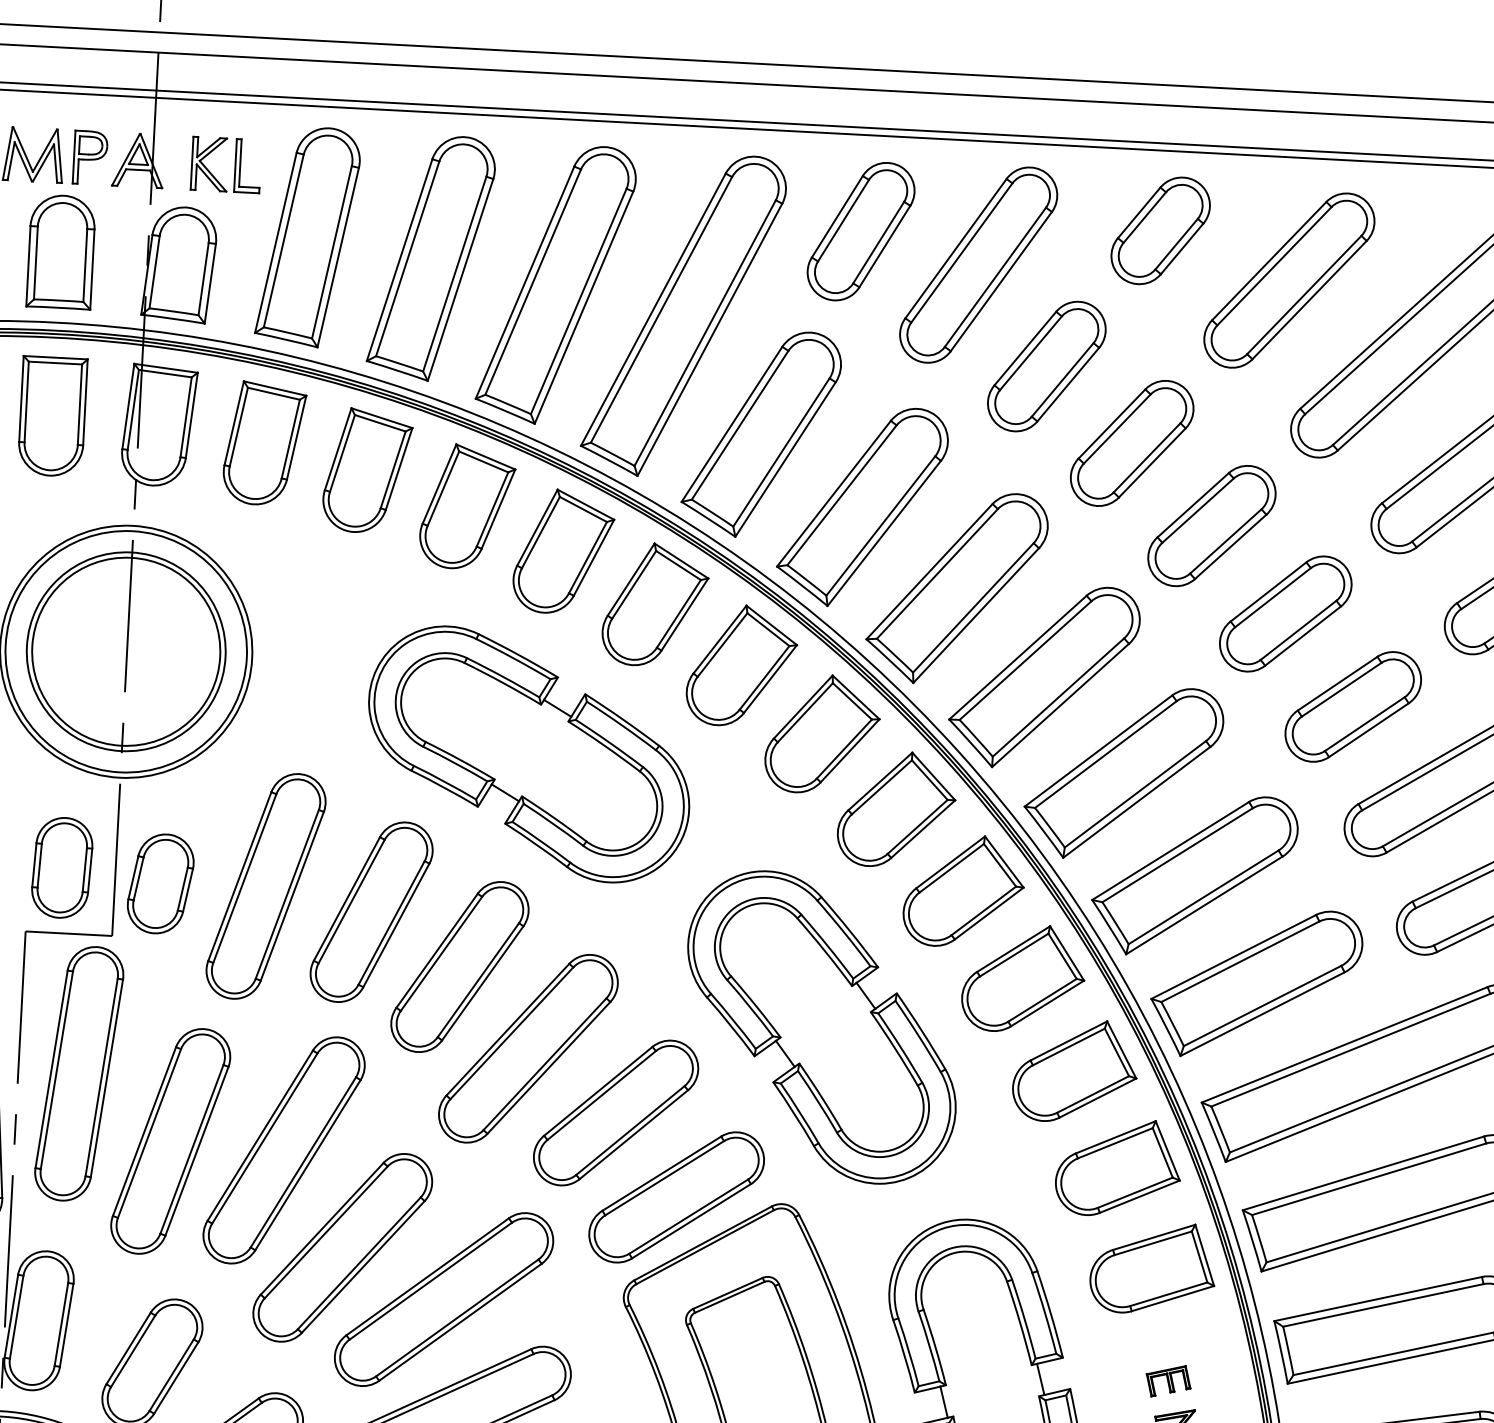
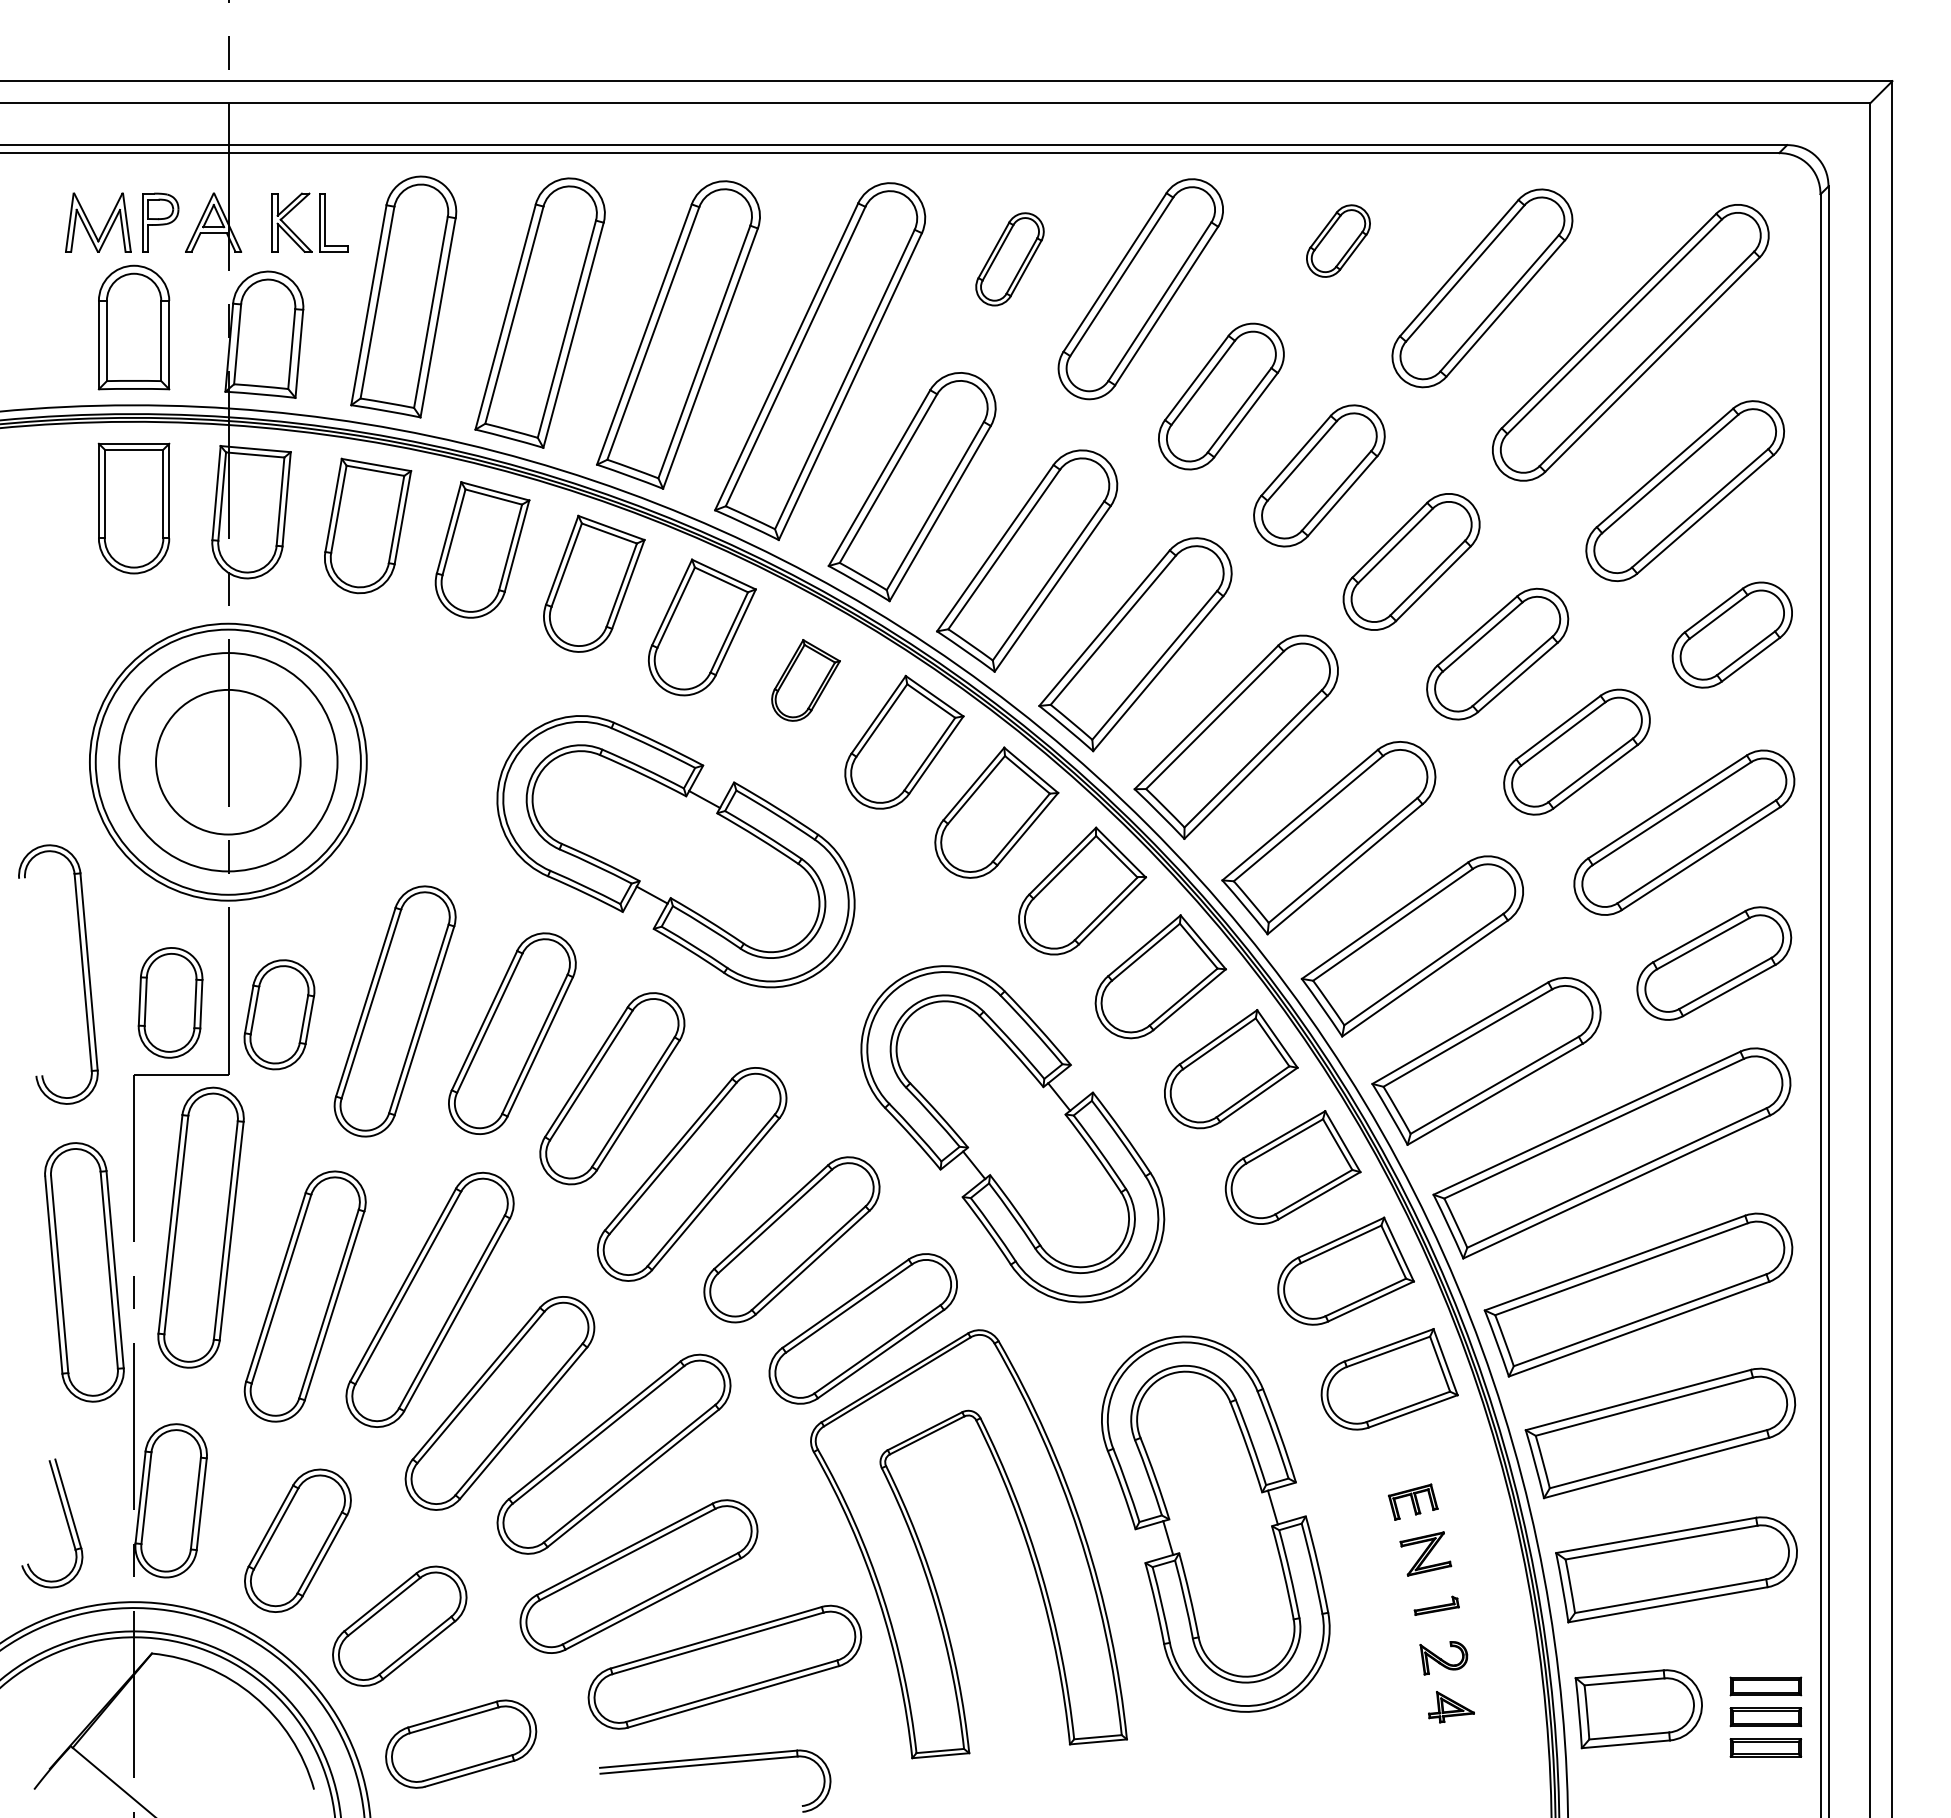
part: (1160, 230) -> (1338, 240), size x0.6
part: (860, 231) -> (1009, 259), size x0.6
part: (655, 604) -> (805, 680), size x0.6
circle: (126, 651) -> (228, 761), size x0.7

